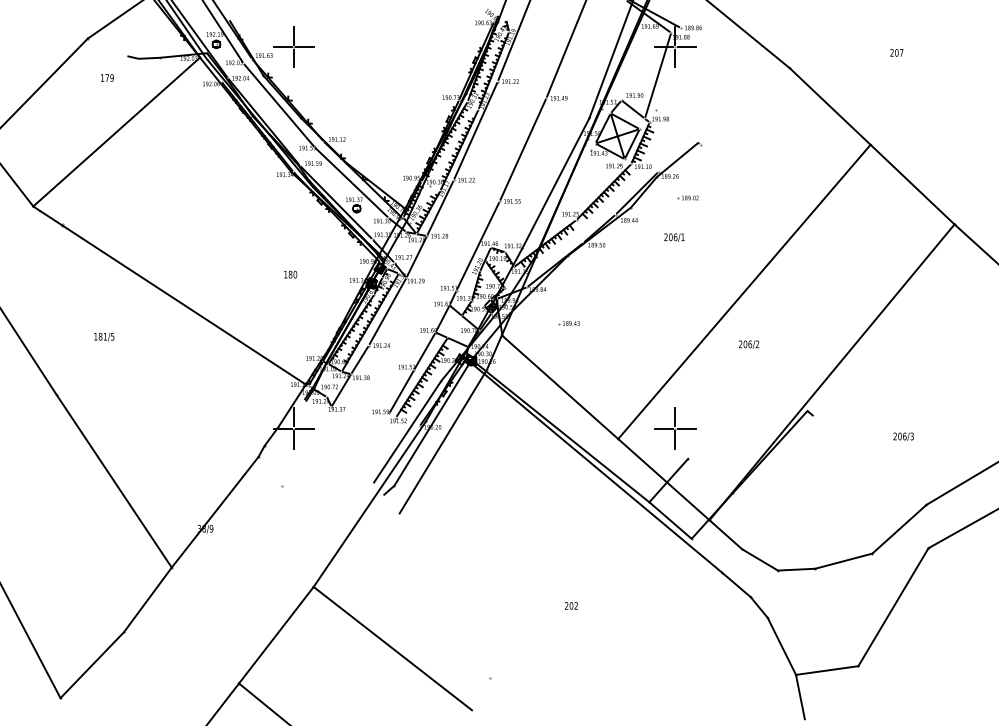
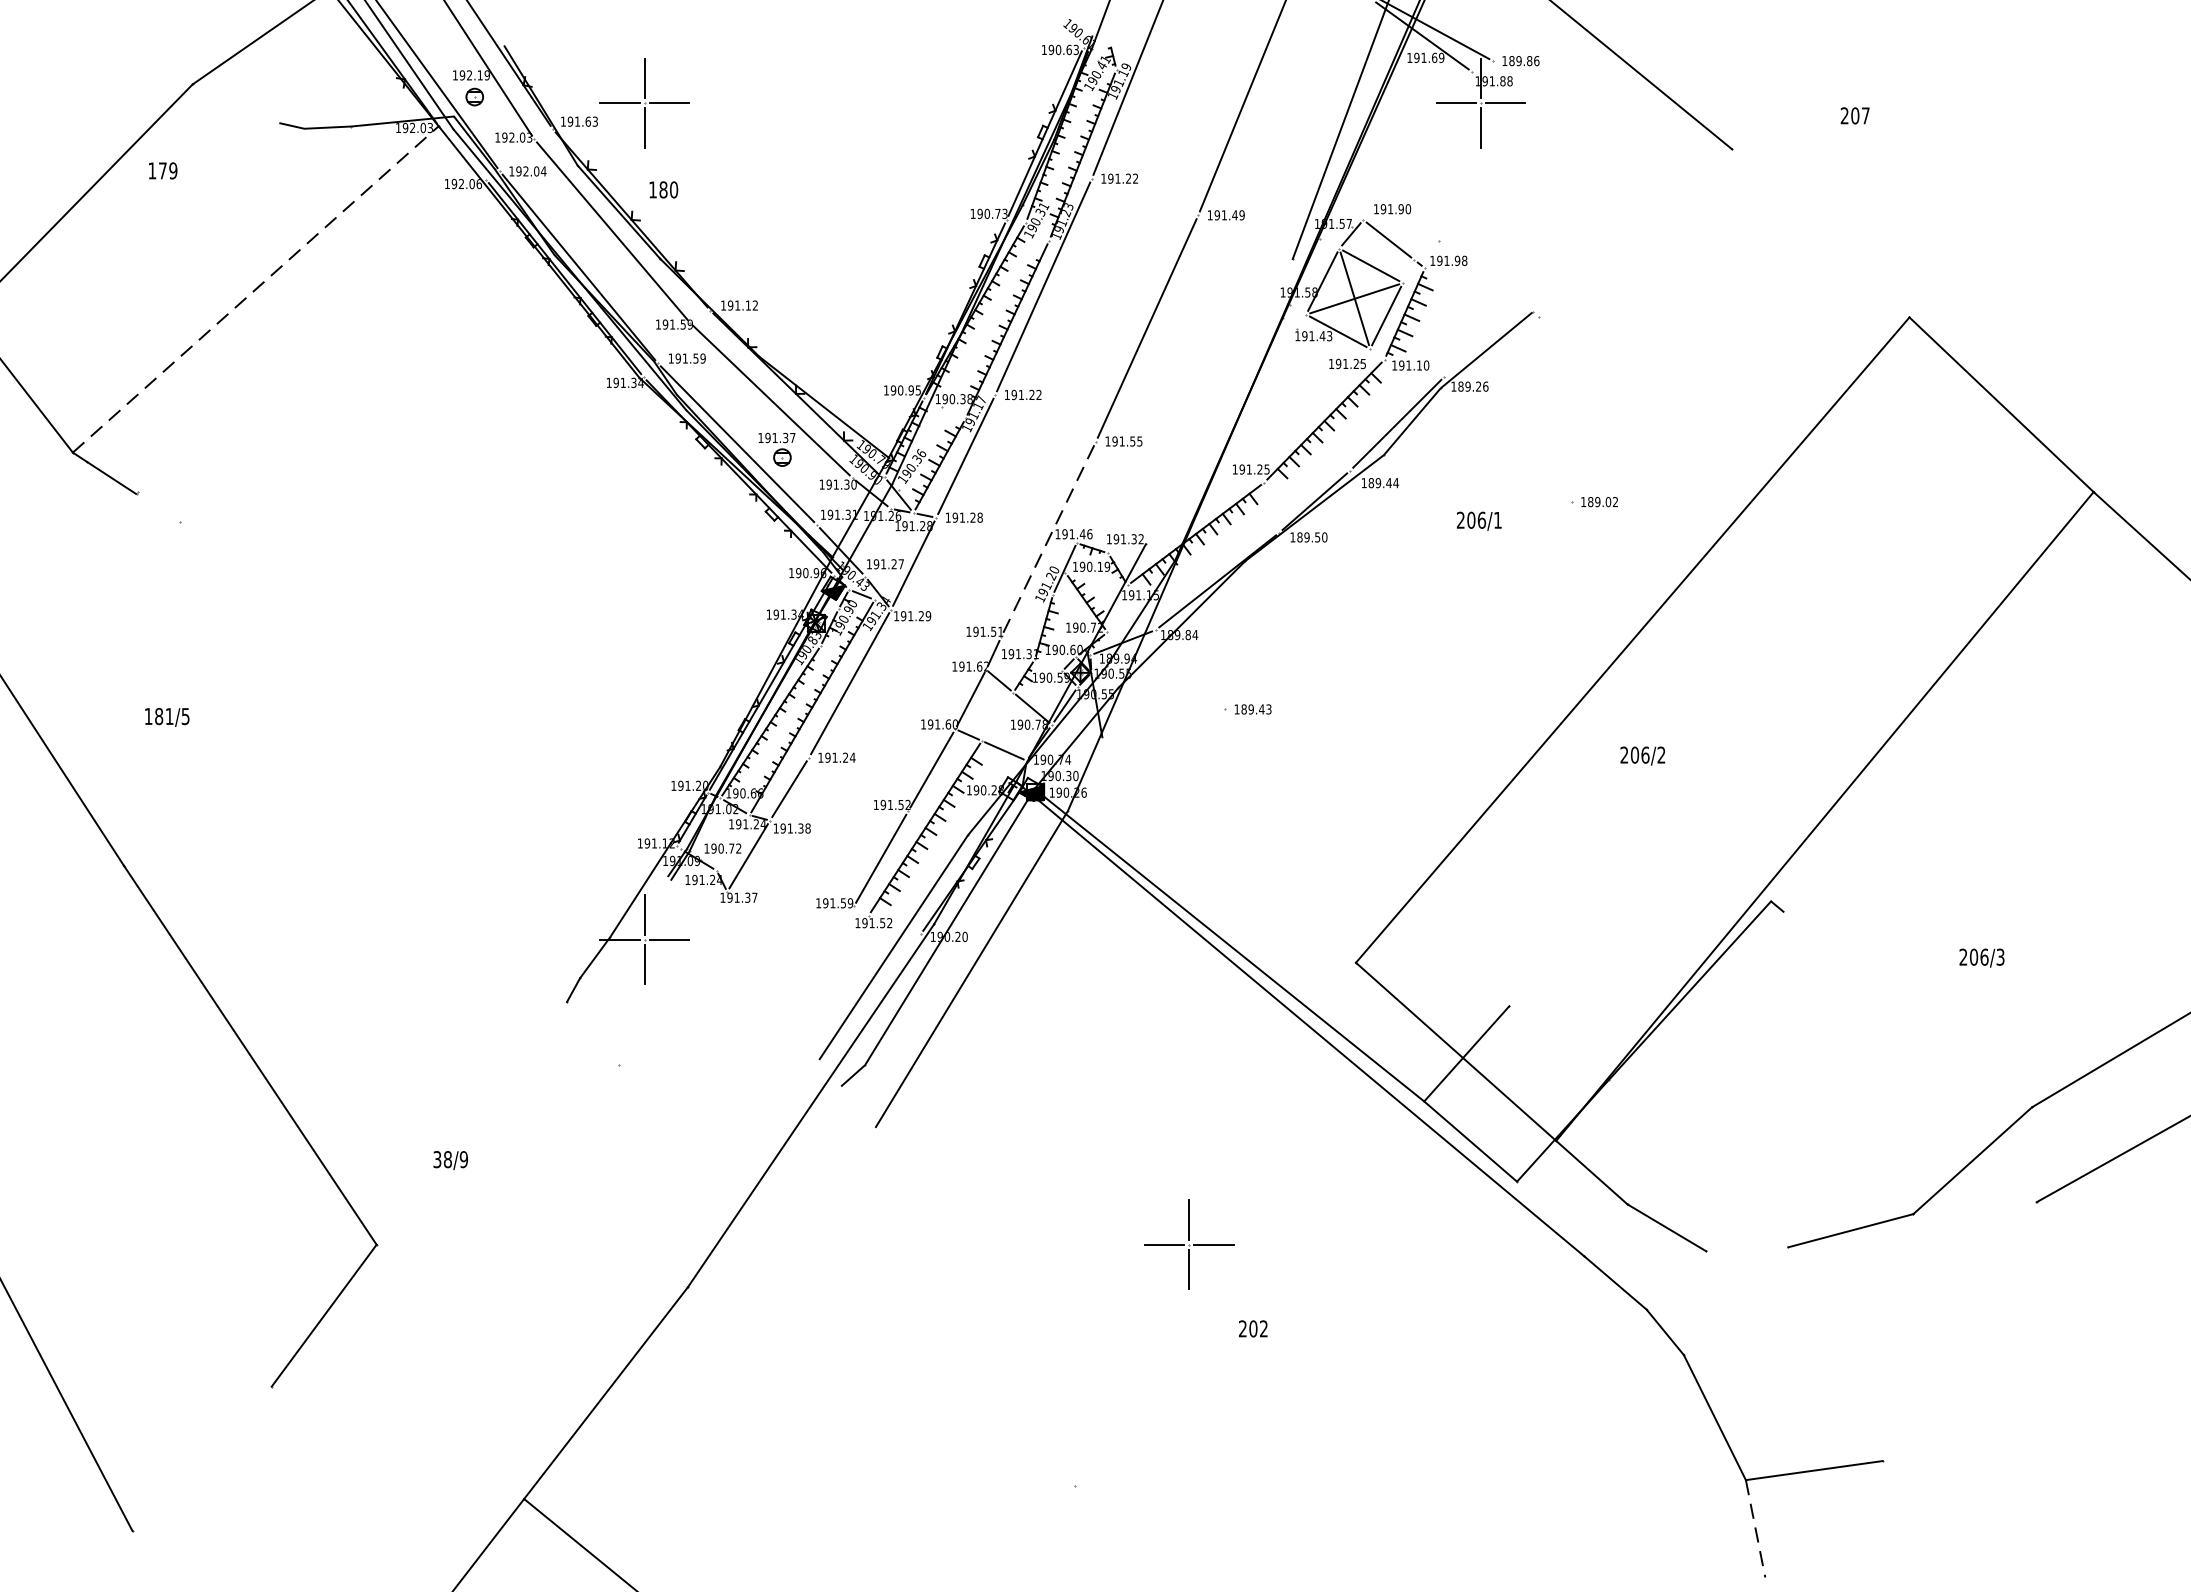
text: (896, 52) -> (1854, 114), moved
line: (657, 75) -> (1442, 165), removed
text: (107, 77) -> (163, 169), moved
line: (829, 106) -> (1819, 233), removed
line: (116, 132) -> (255, 290), solid -> dashed
line: (555, 183) -> (1218, 402), removed
part: (687, 197) -> (1593, 500), moved
line: (478, 245) -> (1049, 538), solid -> dashed
text: (290, 274) -> (663, 189), moved
line: (183, 304) -> (402, 667), removed
text: (104, 336) -> (167, 715), moved
line: (560, 387) -> (1229, 849), removed
part: (675, 428) -> (1189, 1244), moved
line: (214, 511) -> (470, 1121), removed
line: (796, 569) -> (1746, 1248), removed
line: (893, 607) -> (1959, 1332), removed
line: (392, 648) -> (860, 1422), removed
line: (91, 665) -> (200, 1459), removed
line: (800, 697) -> (1755, 1529), solid -> dashed

